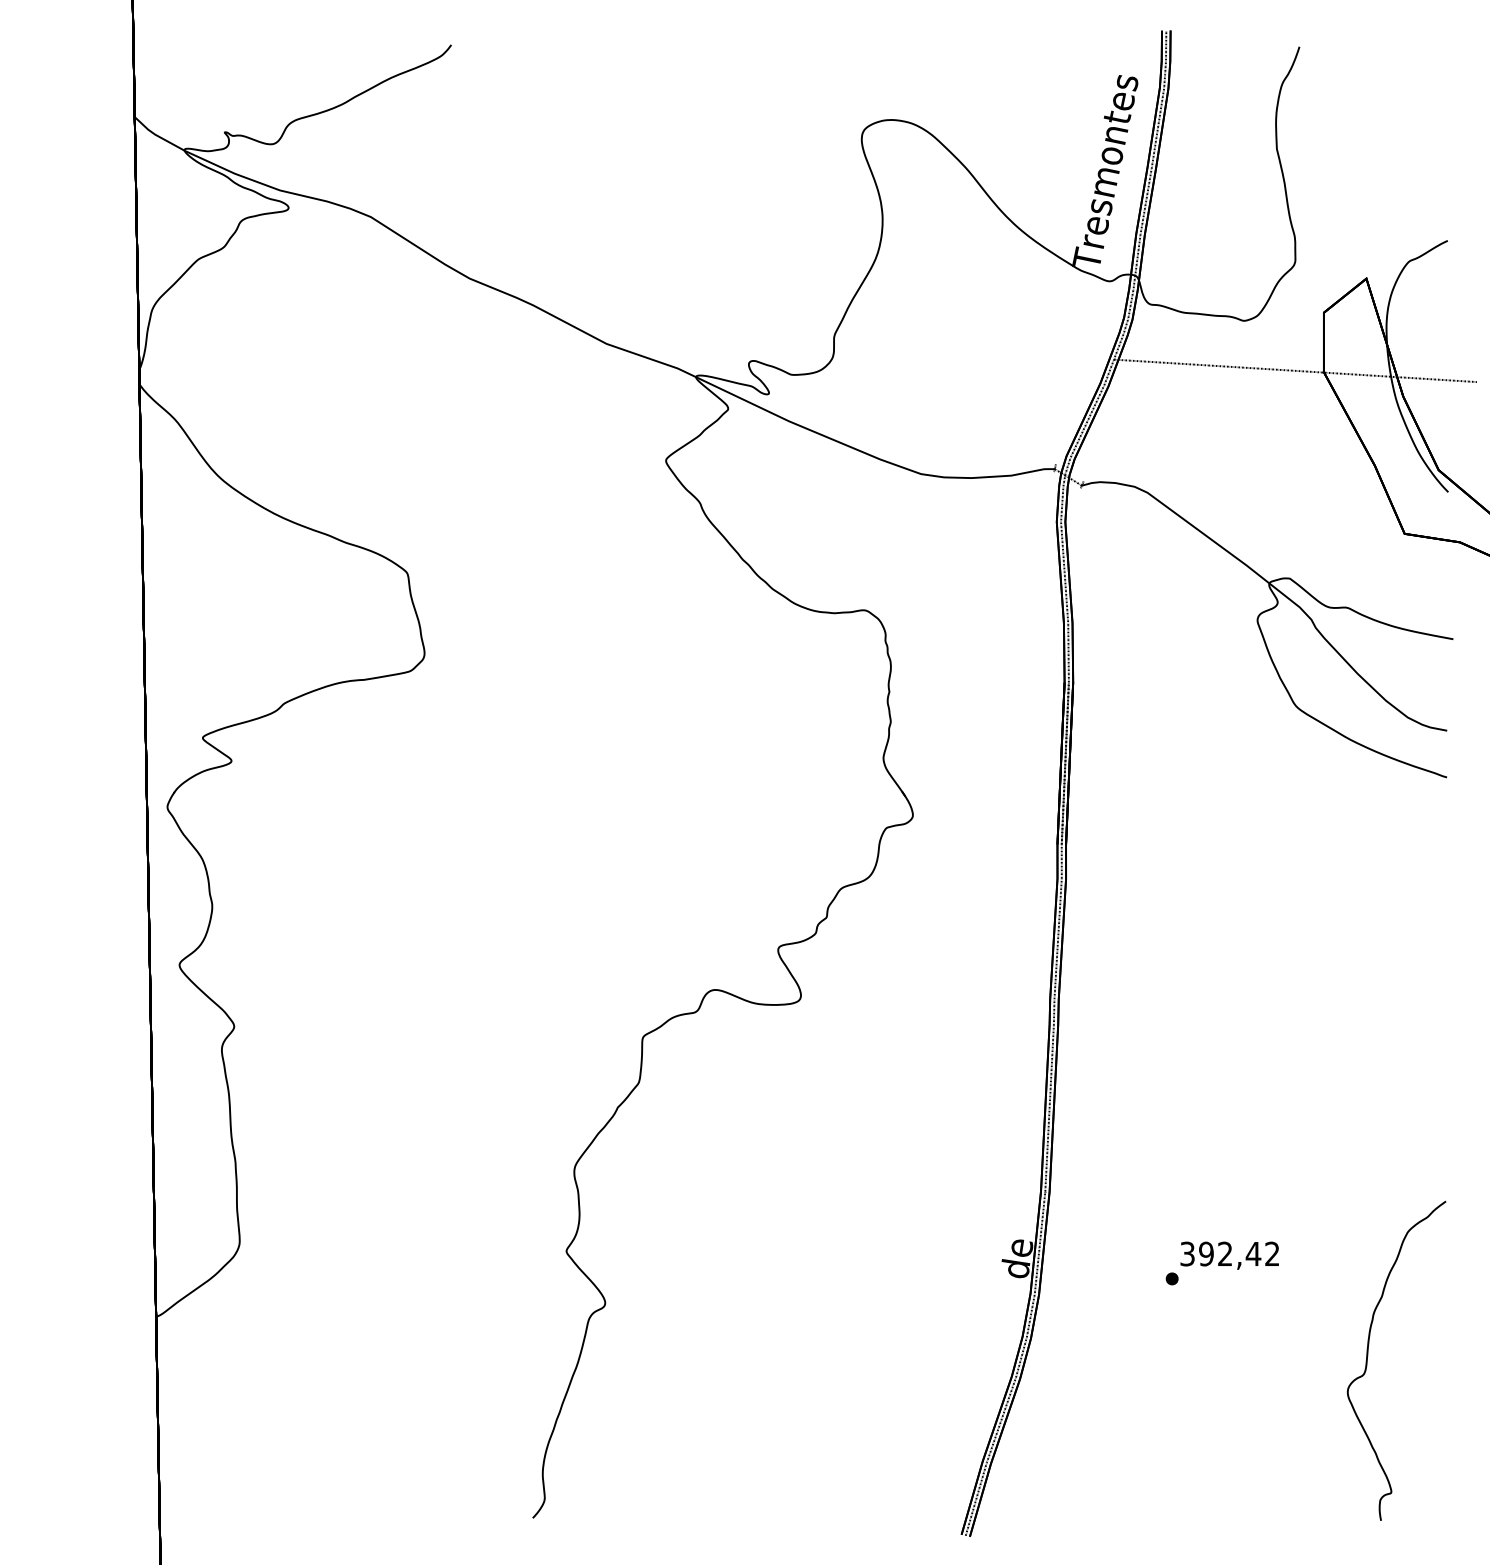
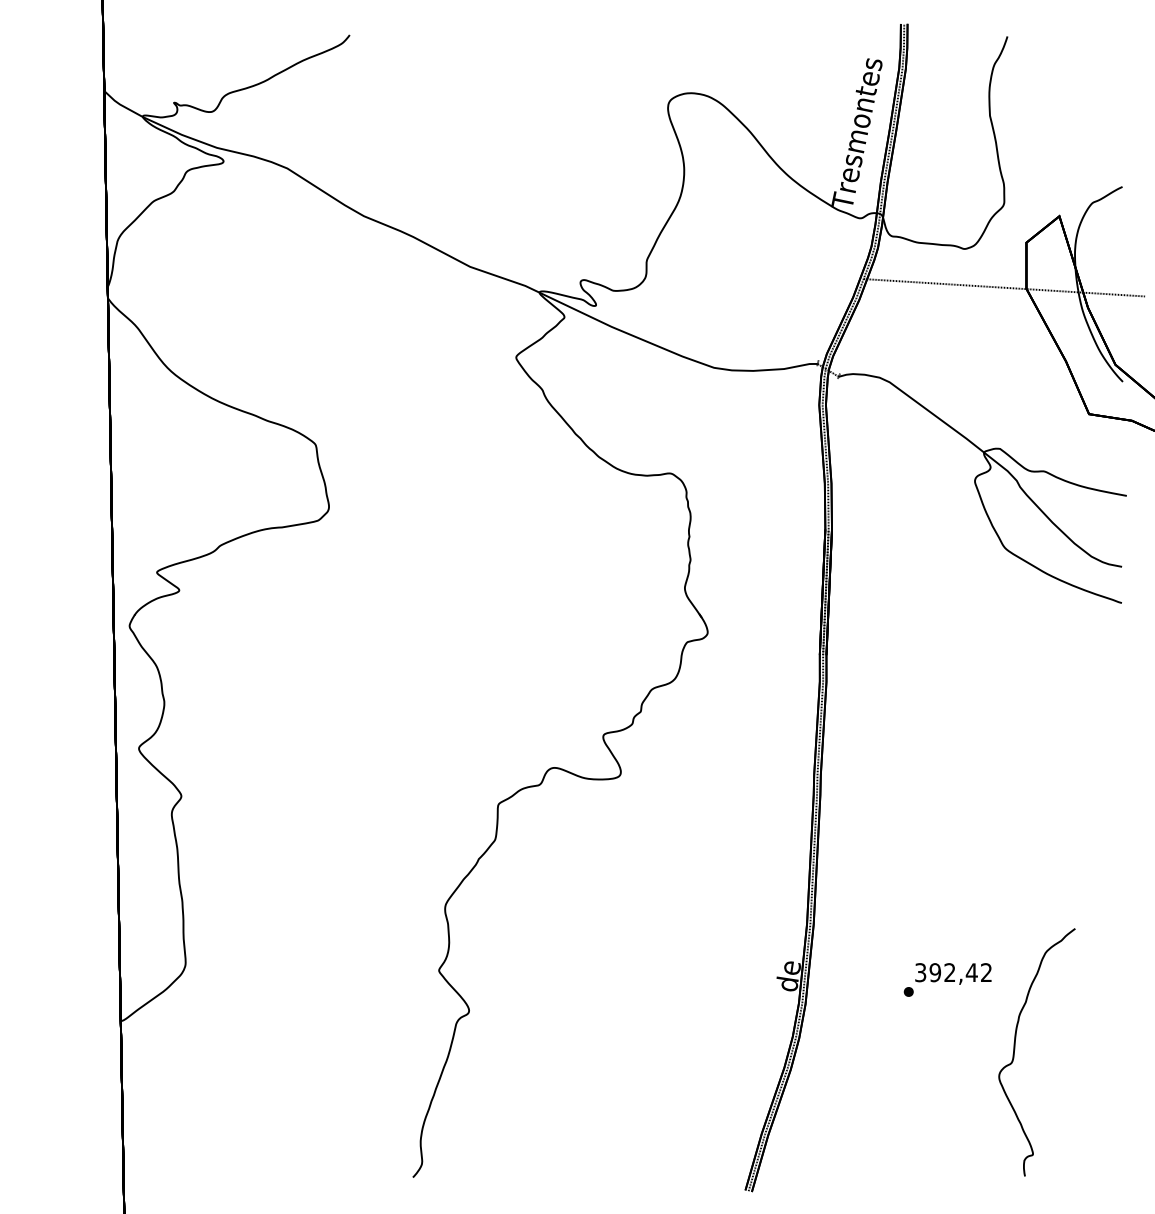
curve: (1368, 1356) -> (1015, 1049), moved

